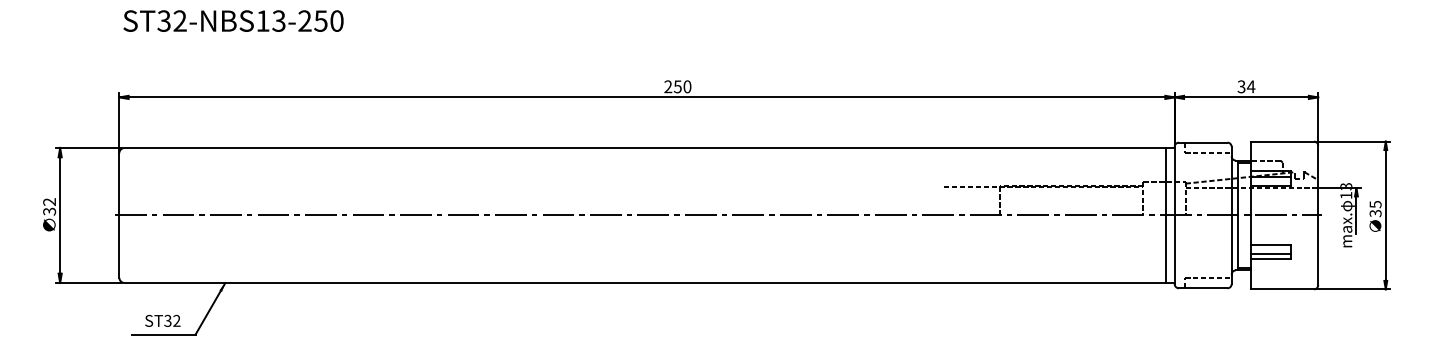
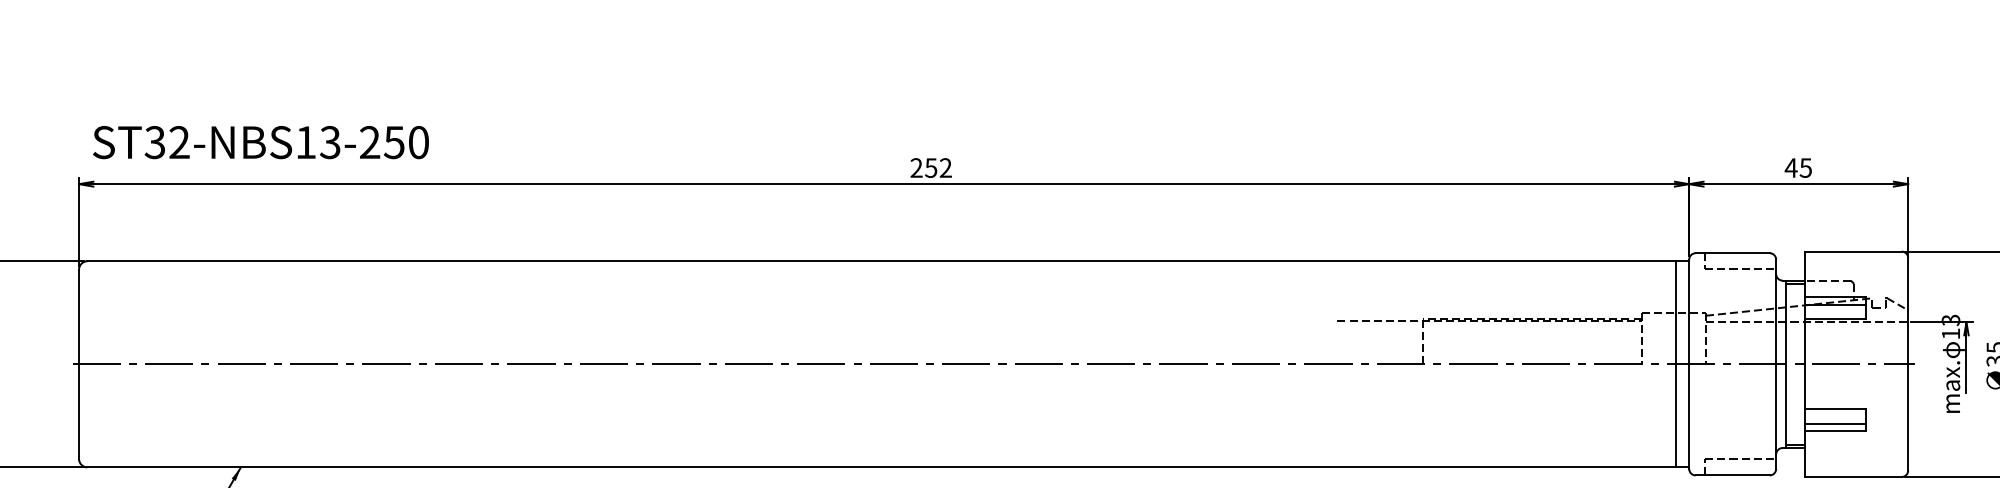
text: (233, 20) -> (260, 141), moved
text: (687, 86) -> (945, 167), 250 -> 252
text: (1246, 86) -> (1798, 167), 34 -> 45

